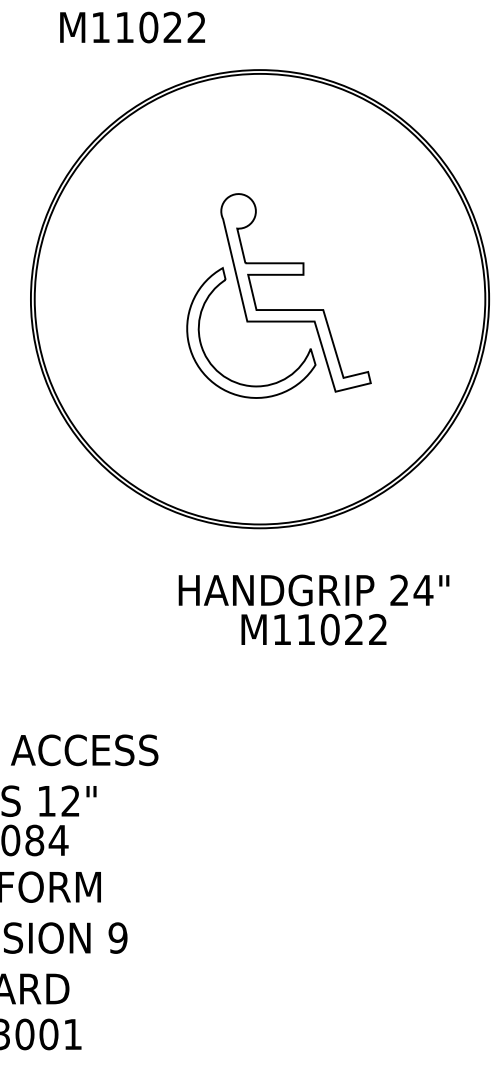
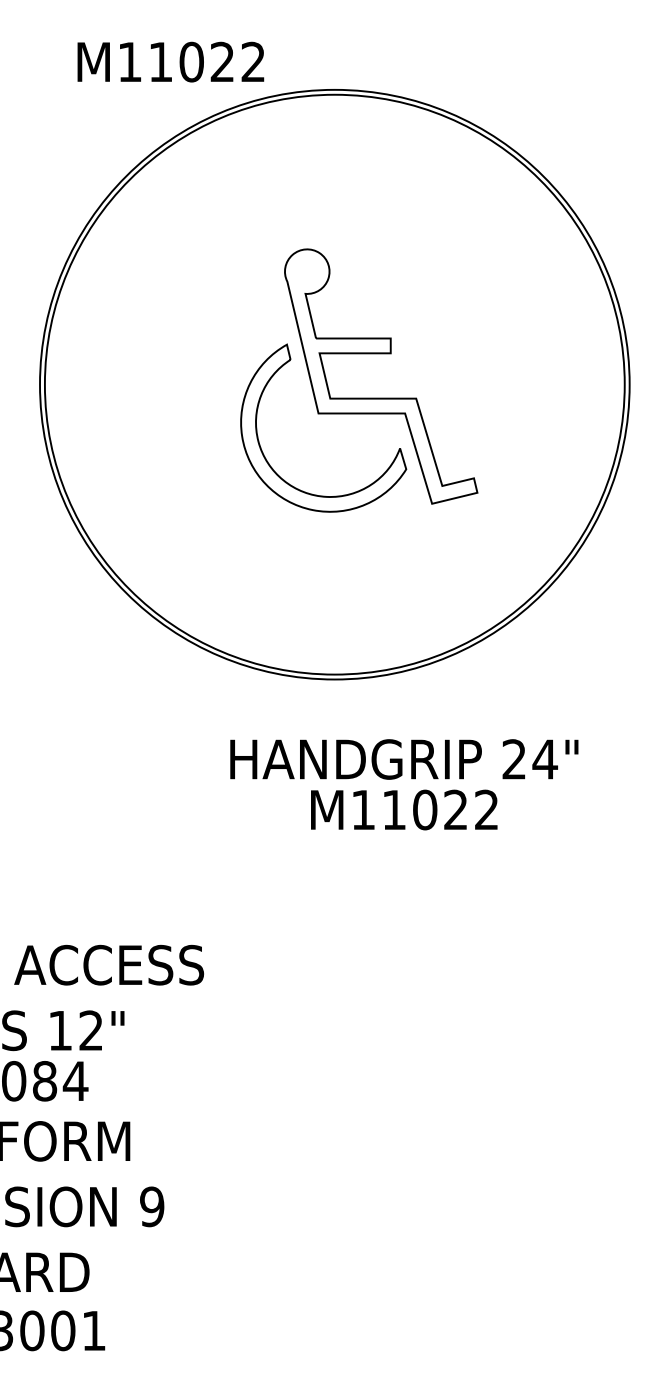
text: (132, 27) -> (170, 61), moved

